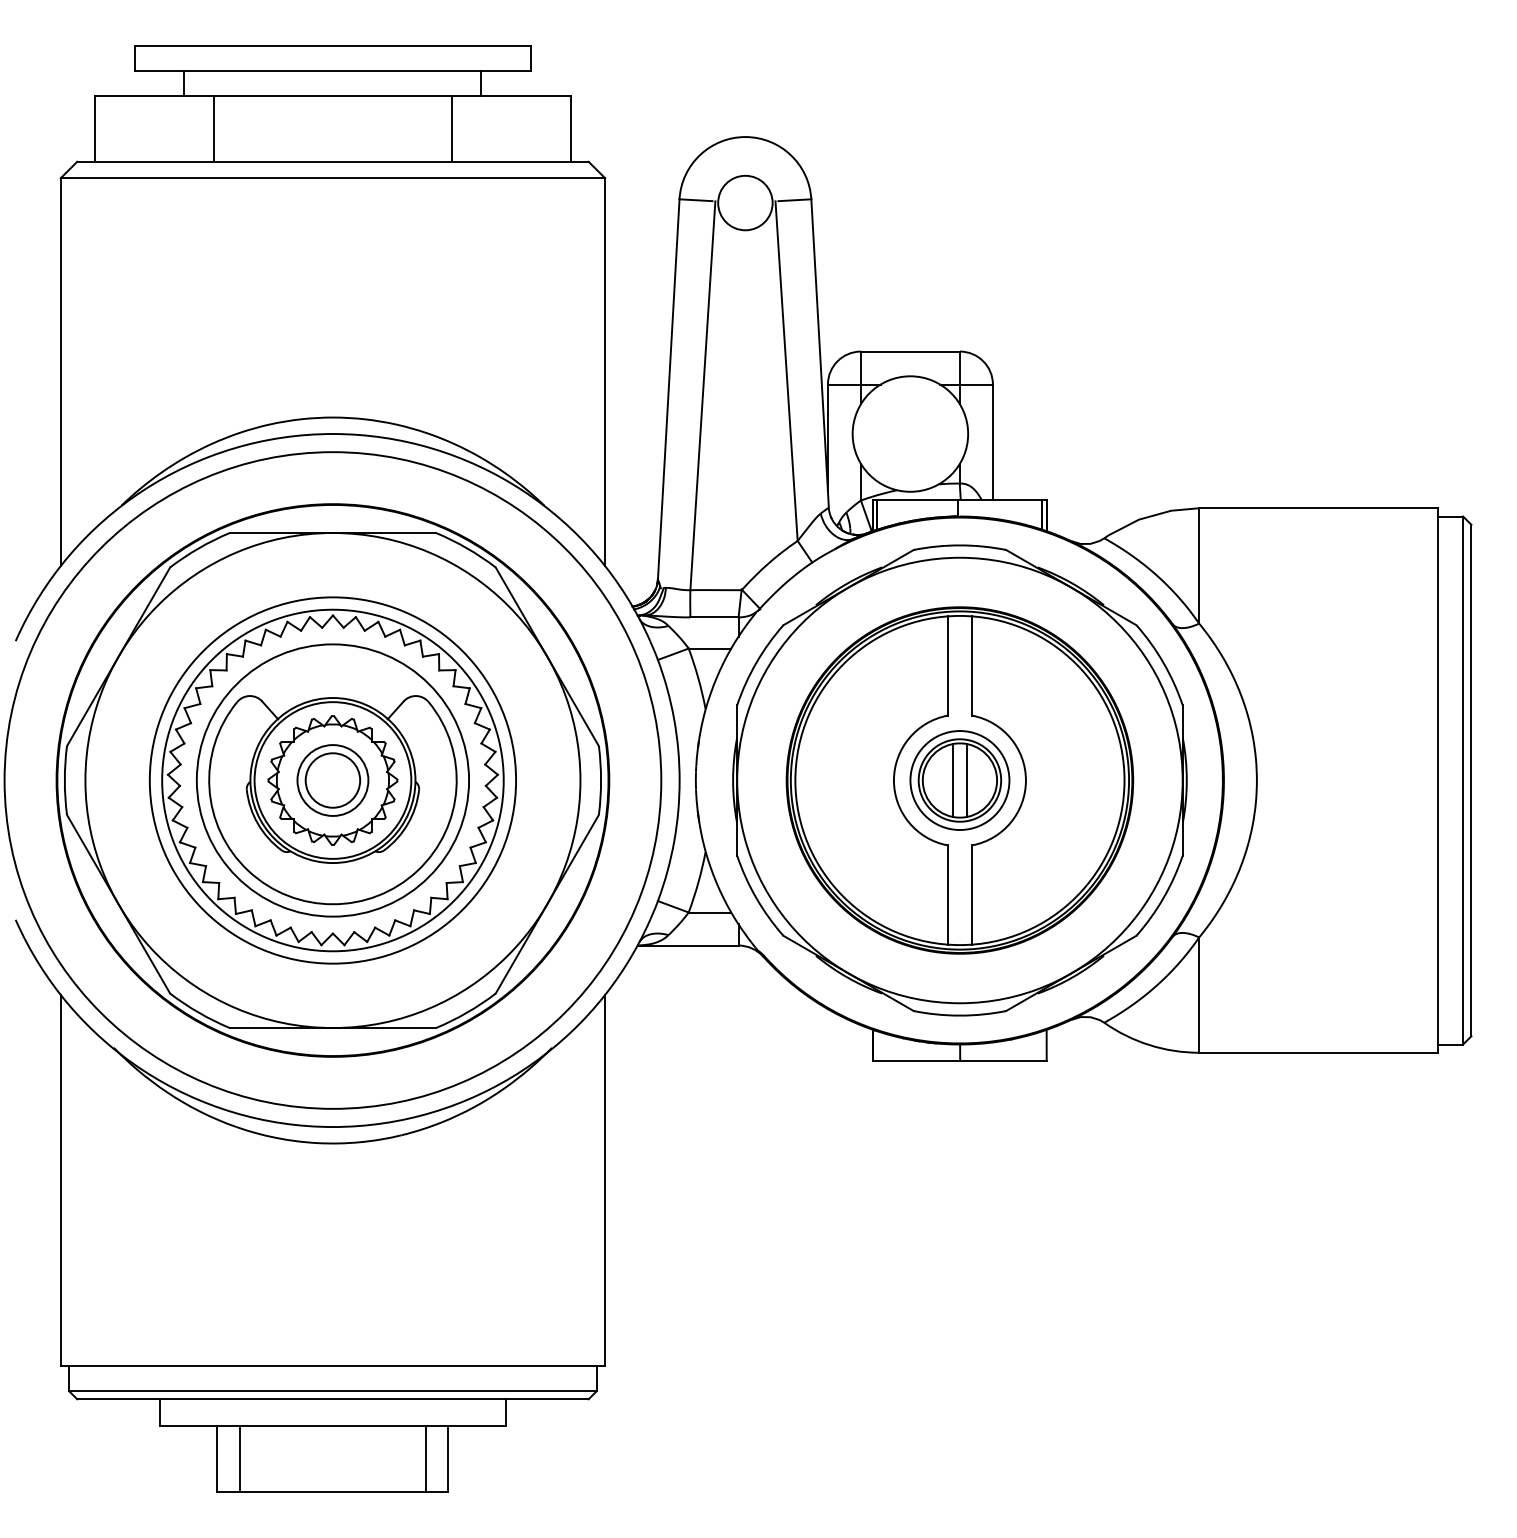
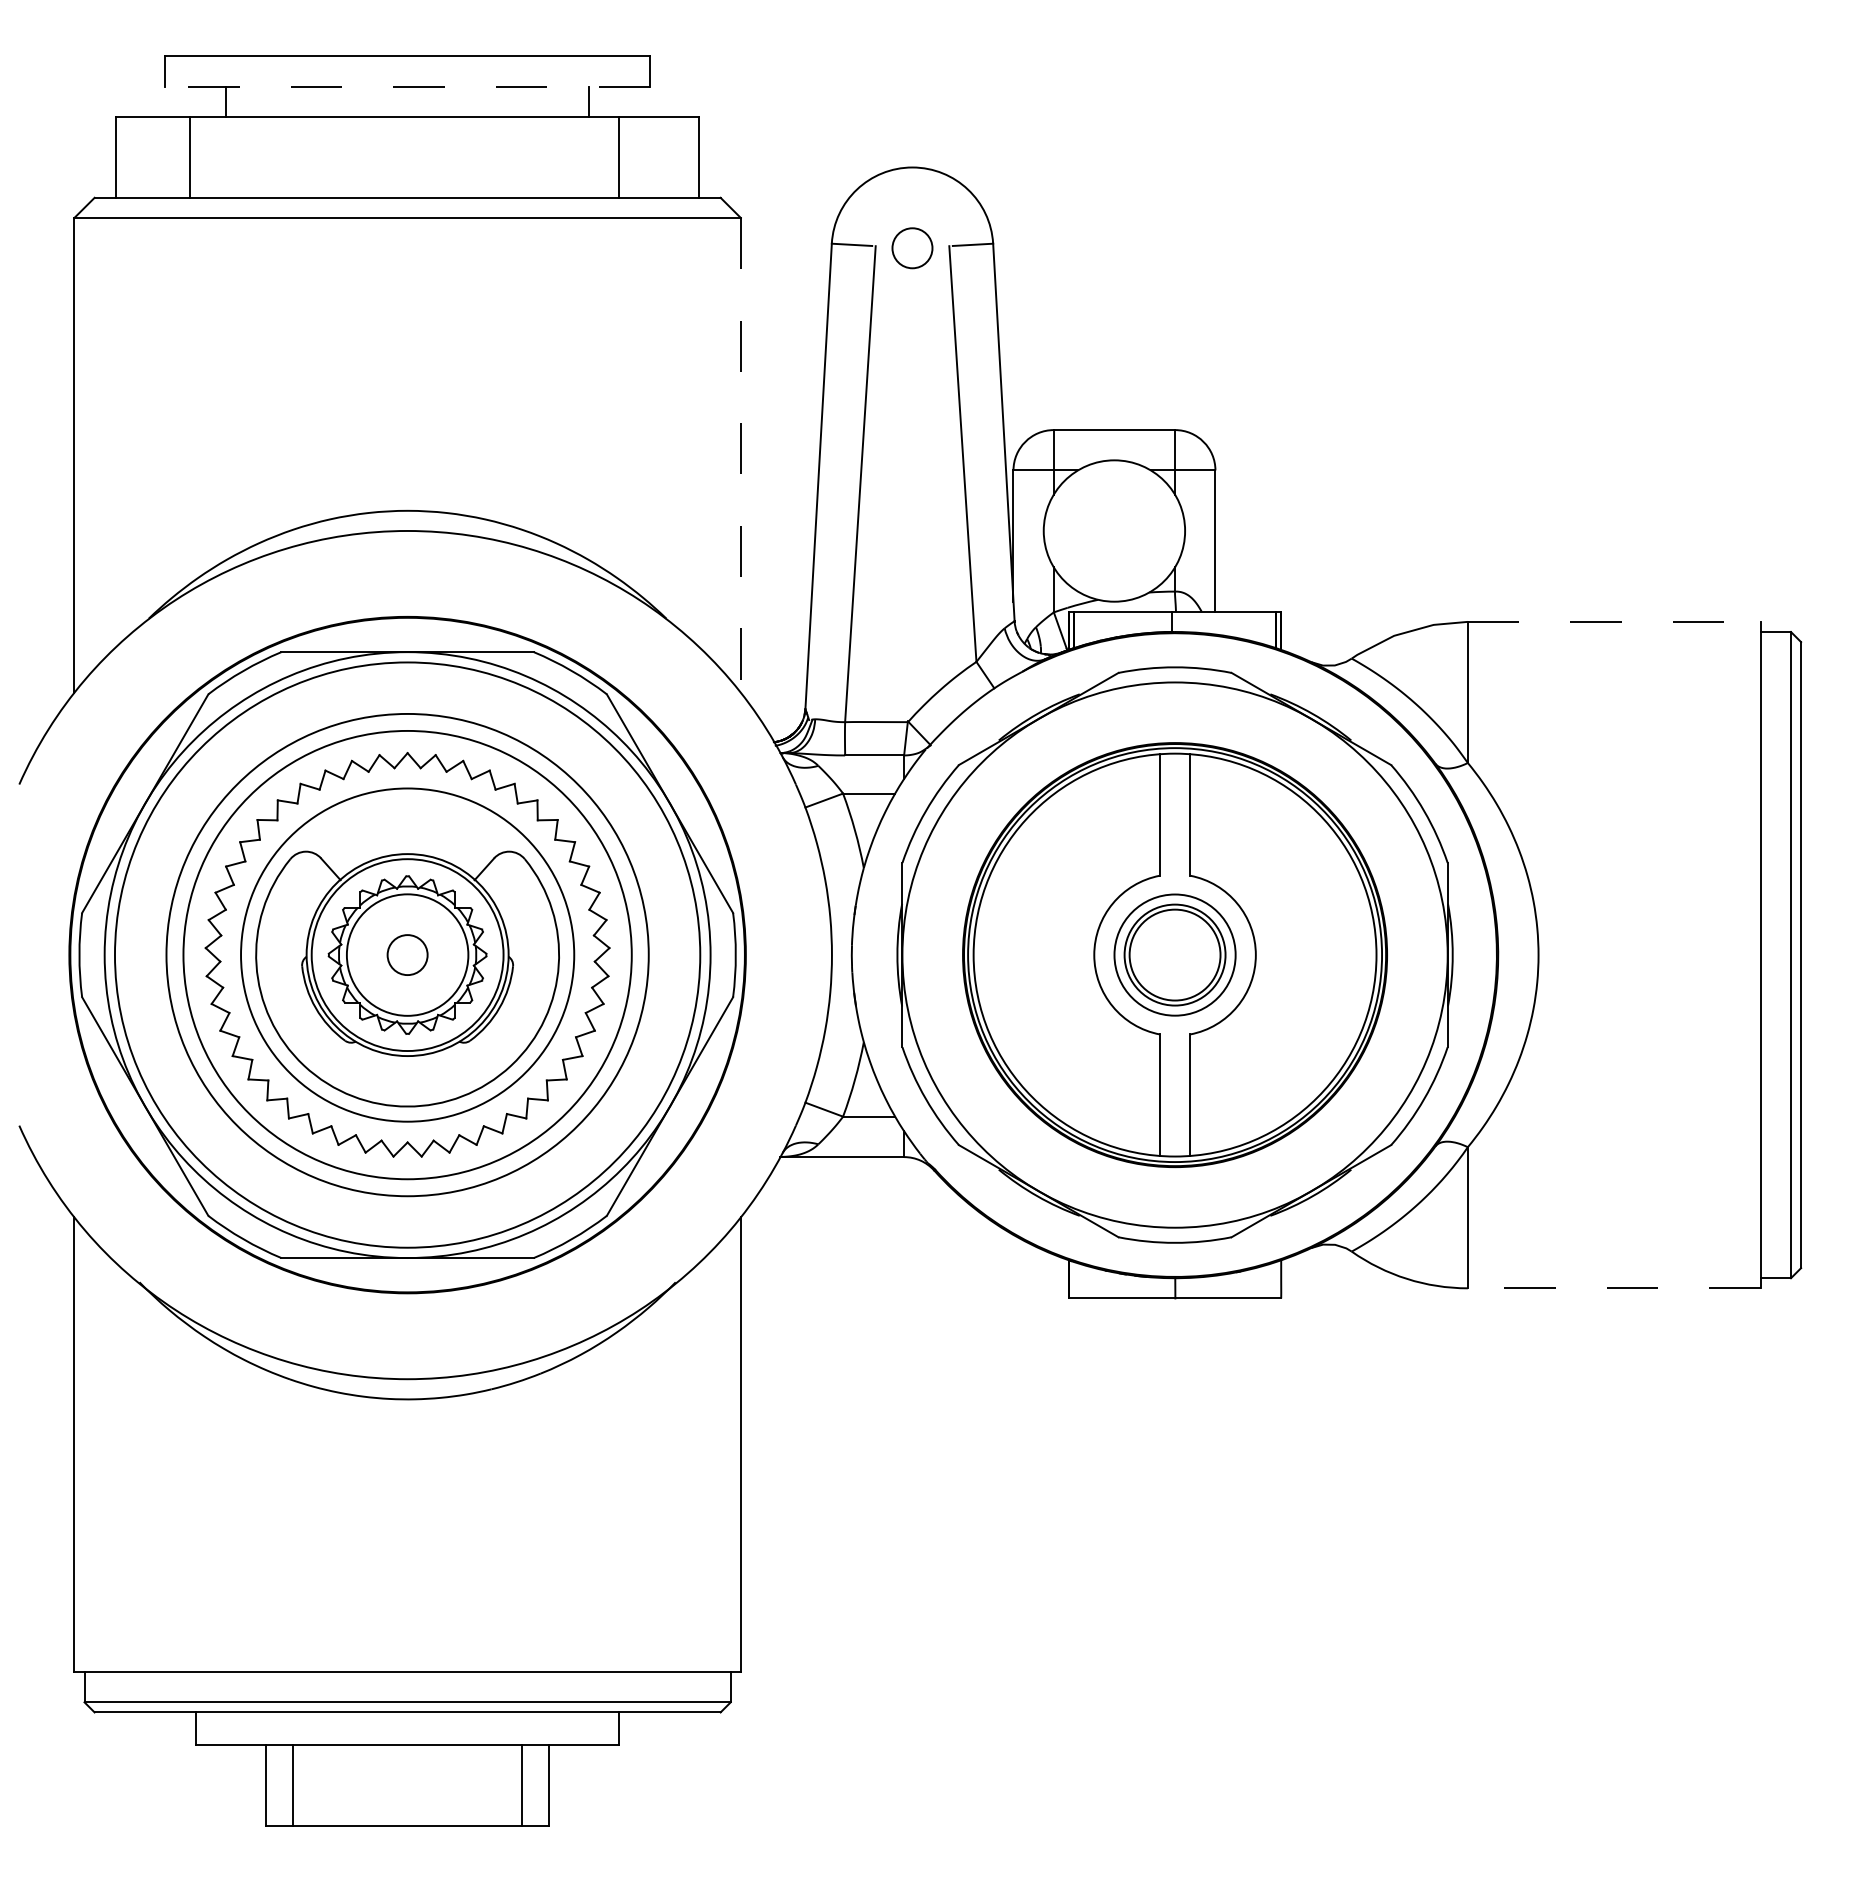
line: (332, 70) -> (407, 86), solid -> dashed
line: (213, 128) -> (189, 157), moved
line: (452, 128) -> (619, 157), moved
circle: (745, 202) -> (912, 247), size x0.6
line: (604, 372) -> (740, 455), solid -> dashed
line: (1318, 507) -> (1614, 621), solid -> dashed
circle: (332, 780) -> (407, 954), size x0.6
circle: (332, 780) -> (407, 954), size x1.4
circle: (332, 780) -> (407, 955), size x0.6
circle: (332, 780) -> (407, 955), size x1.4
line: (952, 780) -> (1166, 954), removed
line: (966, 780) -> (1183, 954), removed
line: (1318, 1052) -> (1613, 1288), solid -> dashed

